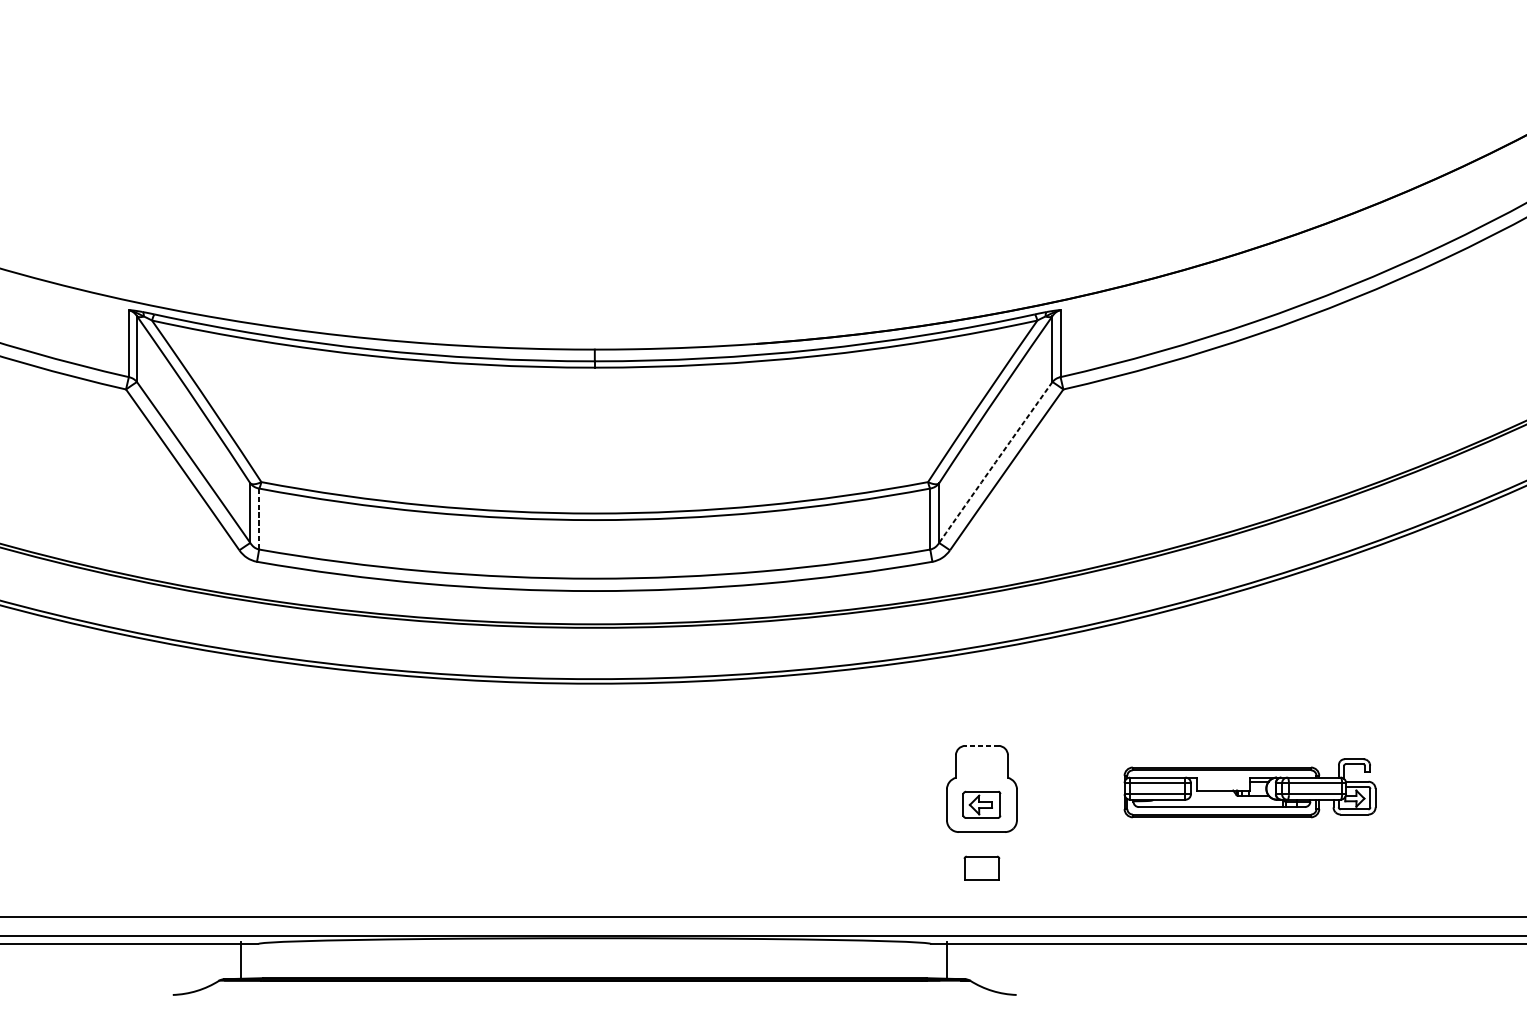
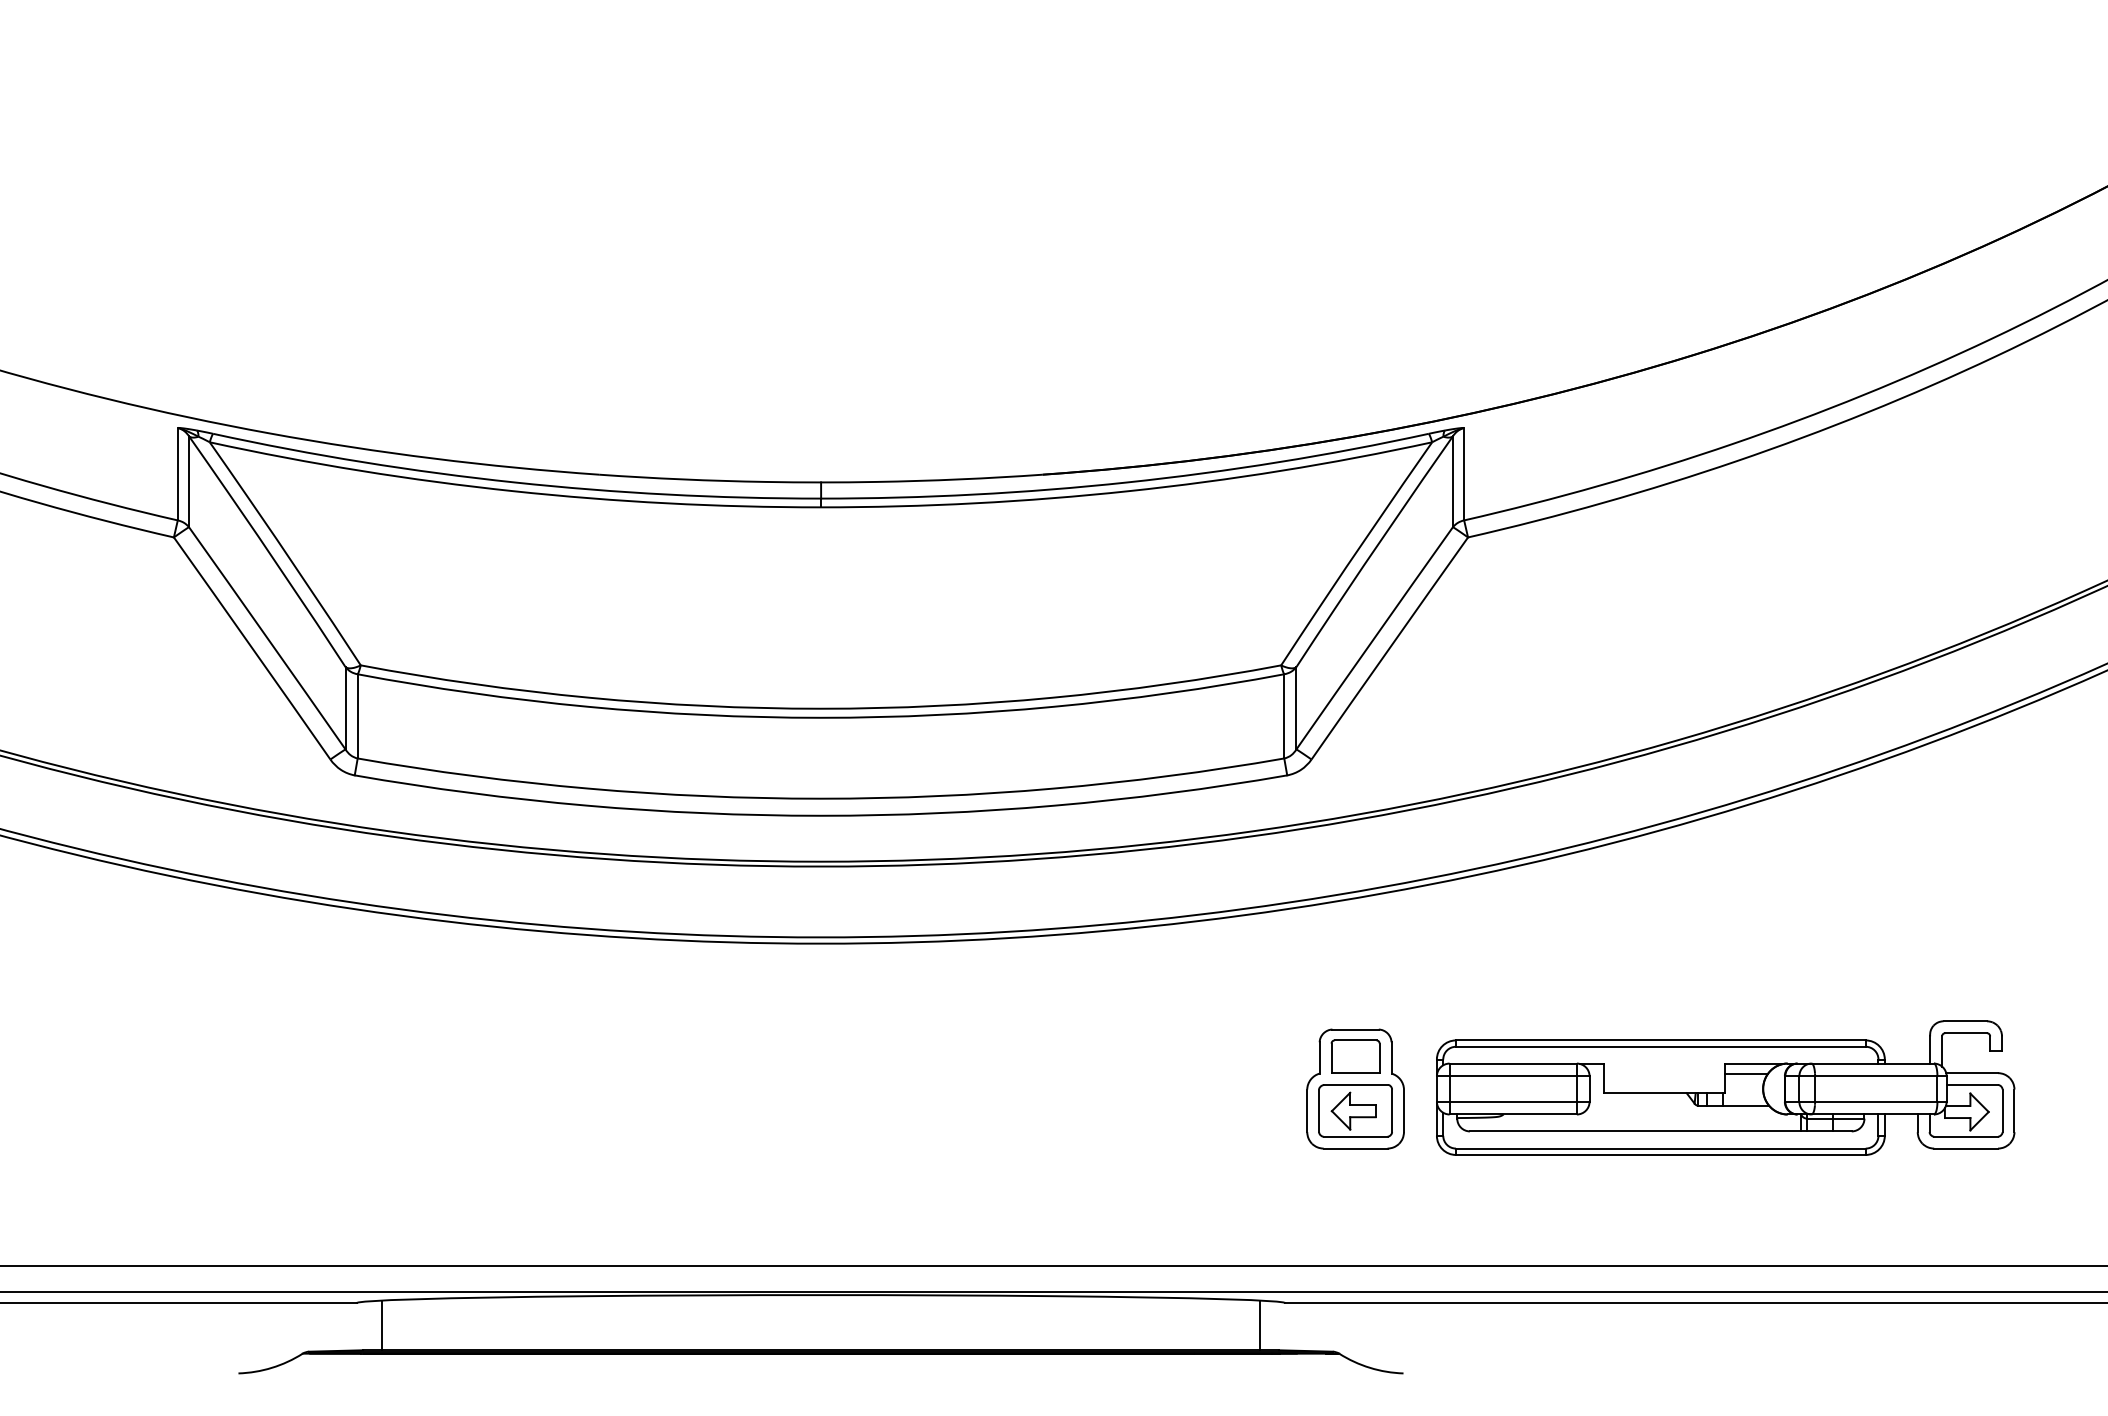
arc: (995, 462) -> (1374, 638), dashed -> solid
line: (259, 519) -> (357, 716), dashed -> solid
line: (981, 745) -> (1355, 1029), dashed -> solid
part: (1249, 787) -> (1725, 1087), size x1.67
part: (981, 804) -> (1355, 1110), size x1.43
part: (981, 868) -> (1355, 1056), moved
line: (240, 960) -> (381, 1325), moved
line: (947, 960) -> (1260, 1325), moved

